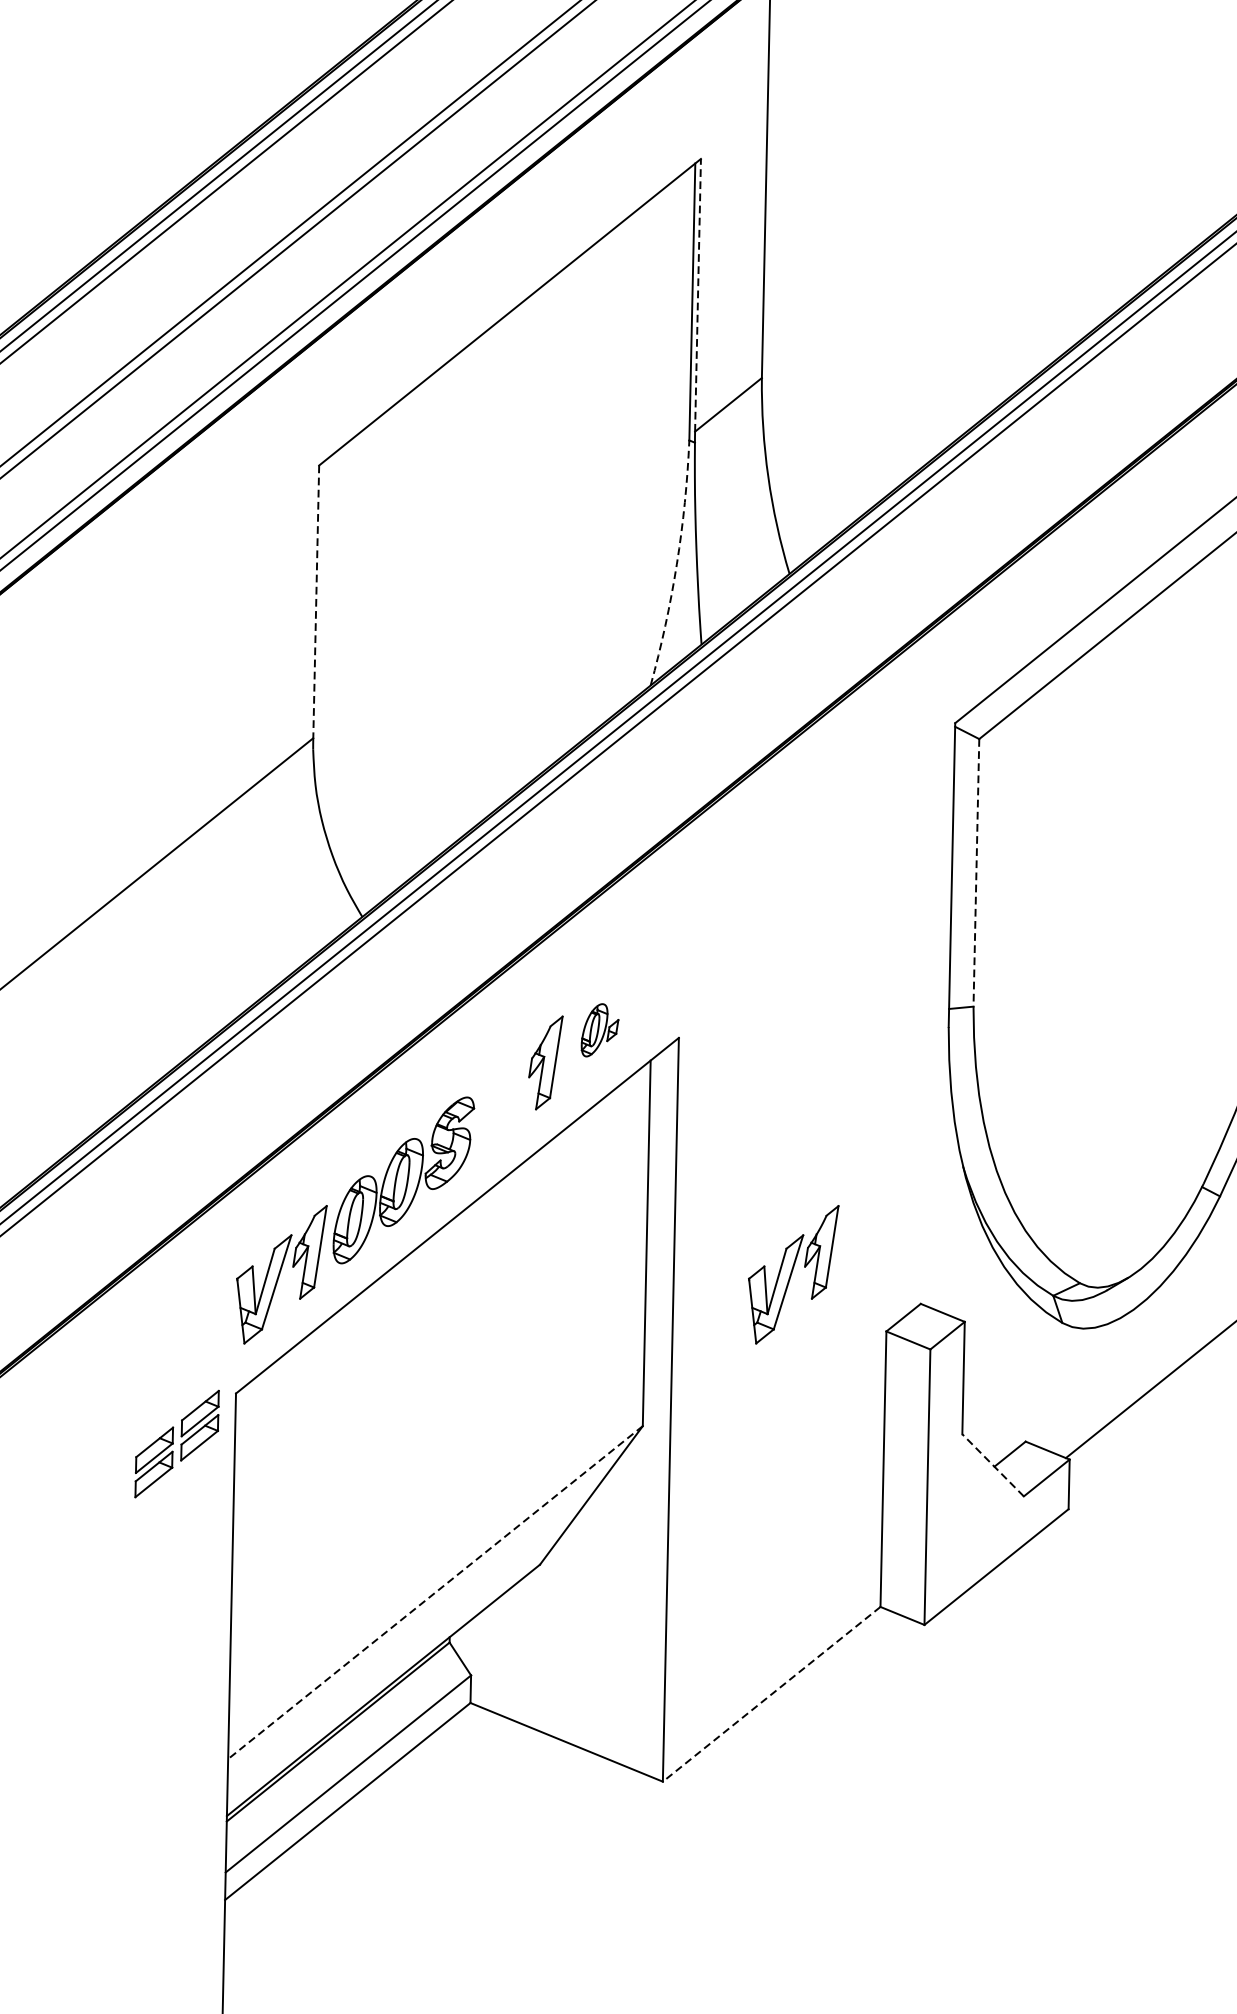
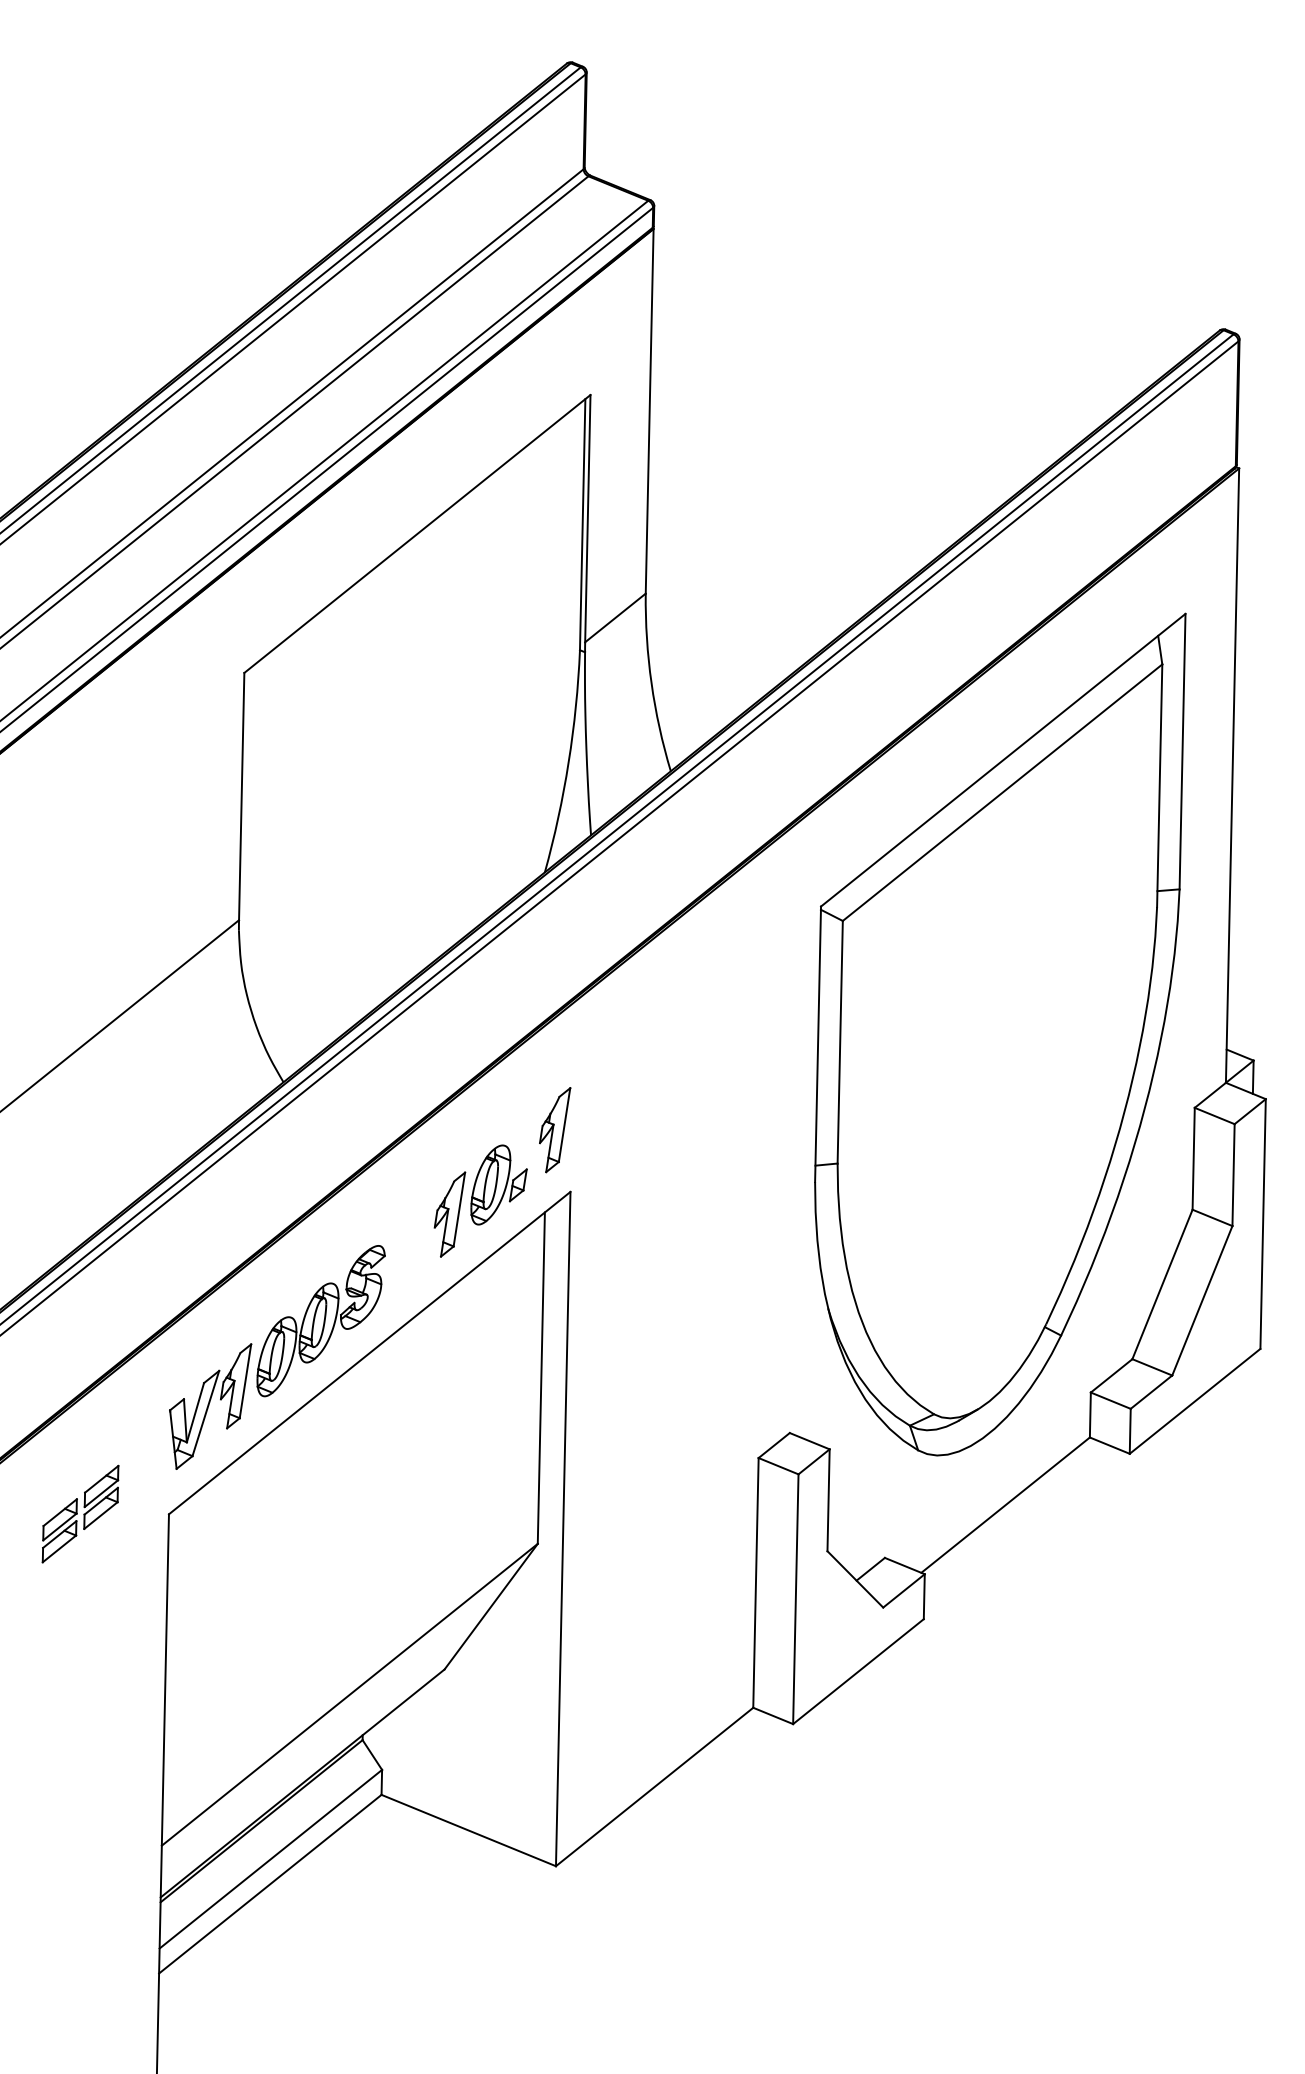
line: (697, 295) -> (587, 518), dashed -> solid
arc: (676, 564) -> (568, 762), dashed -> solid
line: (316, 601) -> (241, 796), dashed -> solid
line: (976, 873) -> (840, 1042), dashed -> solid
part: (662, 970) -> (555, 1130), added
part: (599, 1029) -> (498, 1184), size x1.67
part: (793, 1274) -> (674, 1406), removed
part: (177, 1443) -> (80, 1513), moved
line: (993, 1465) -> (855, 1579), dashed -> solid
line: (435, 1593) -> (349, 1695), dashed -> solid
line: (771, 1694) -> (654, 1787), dashed -> solid

